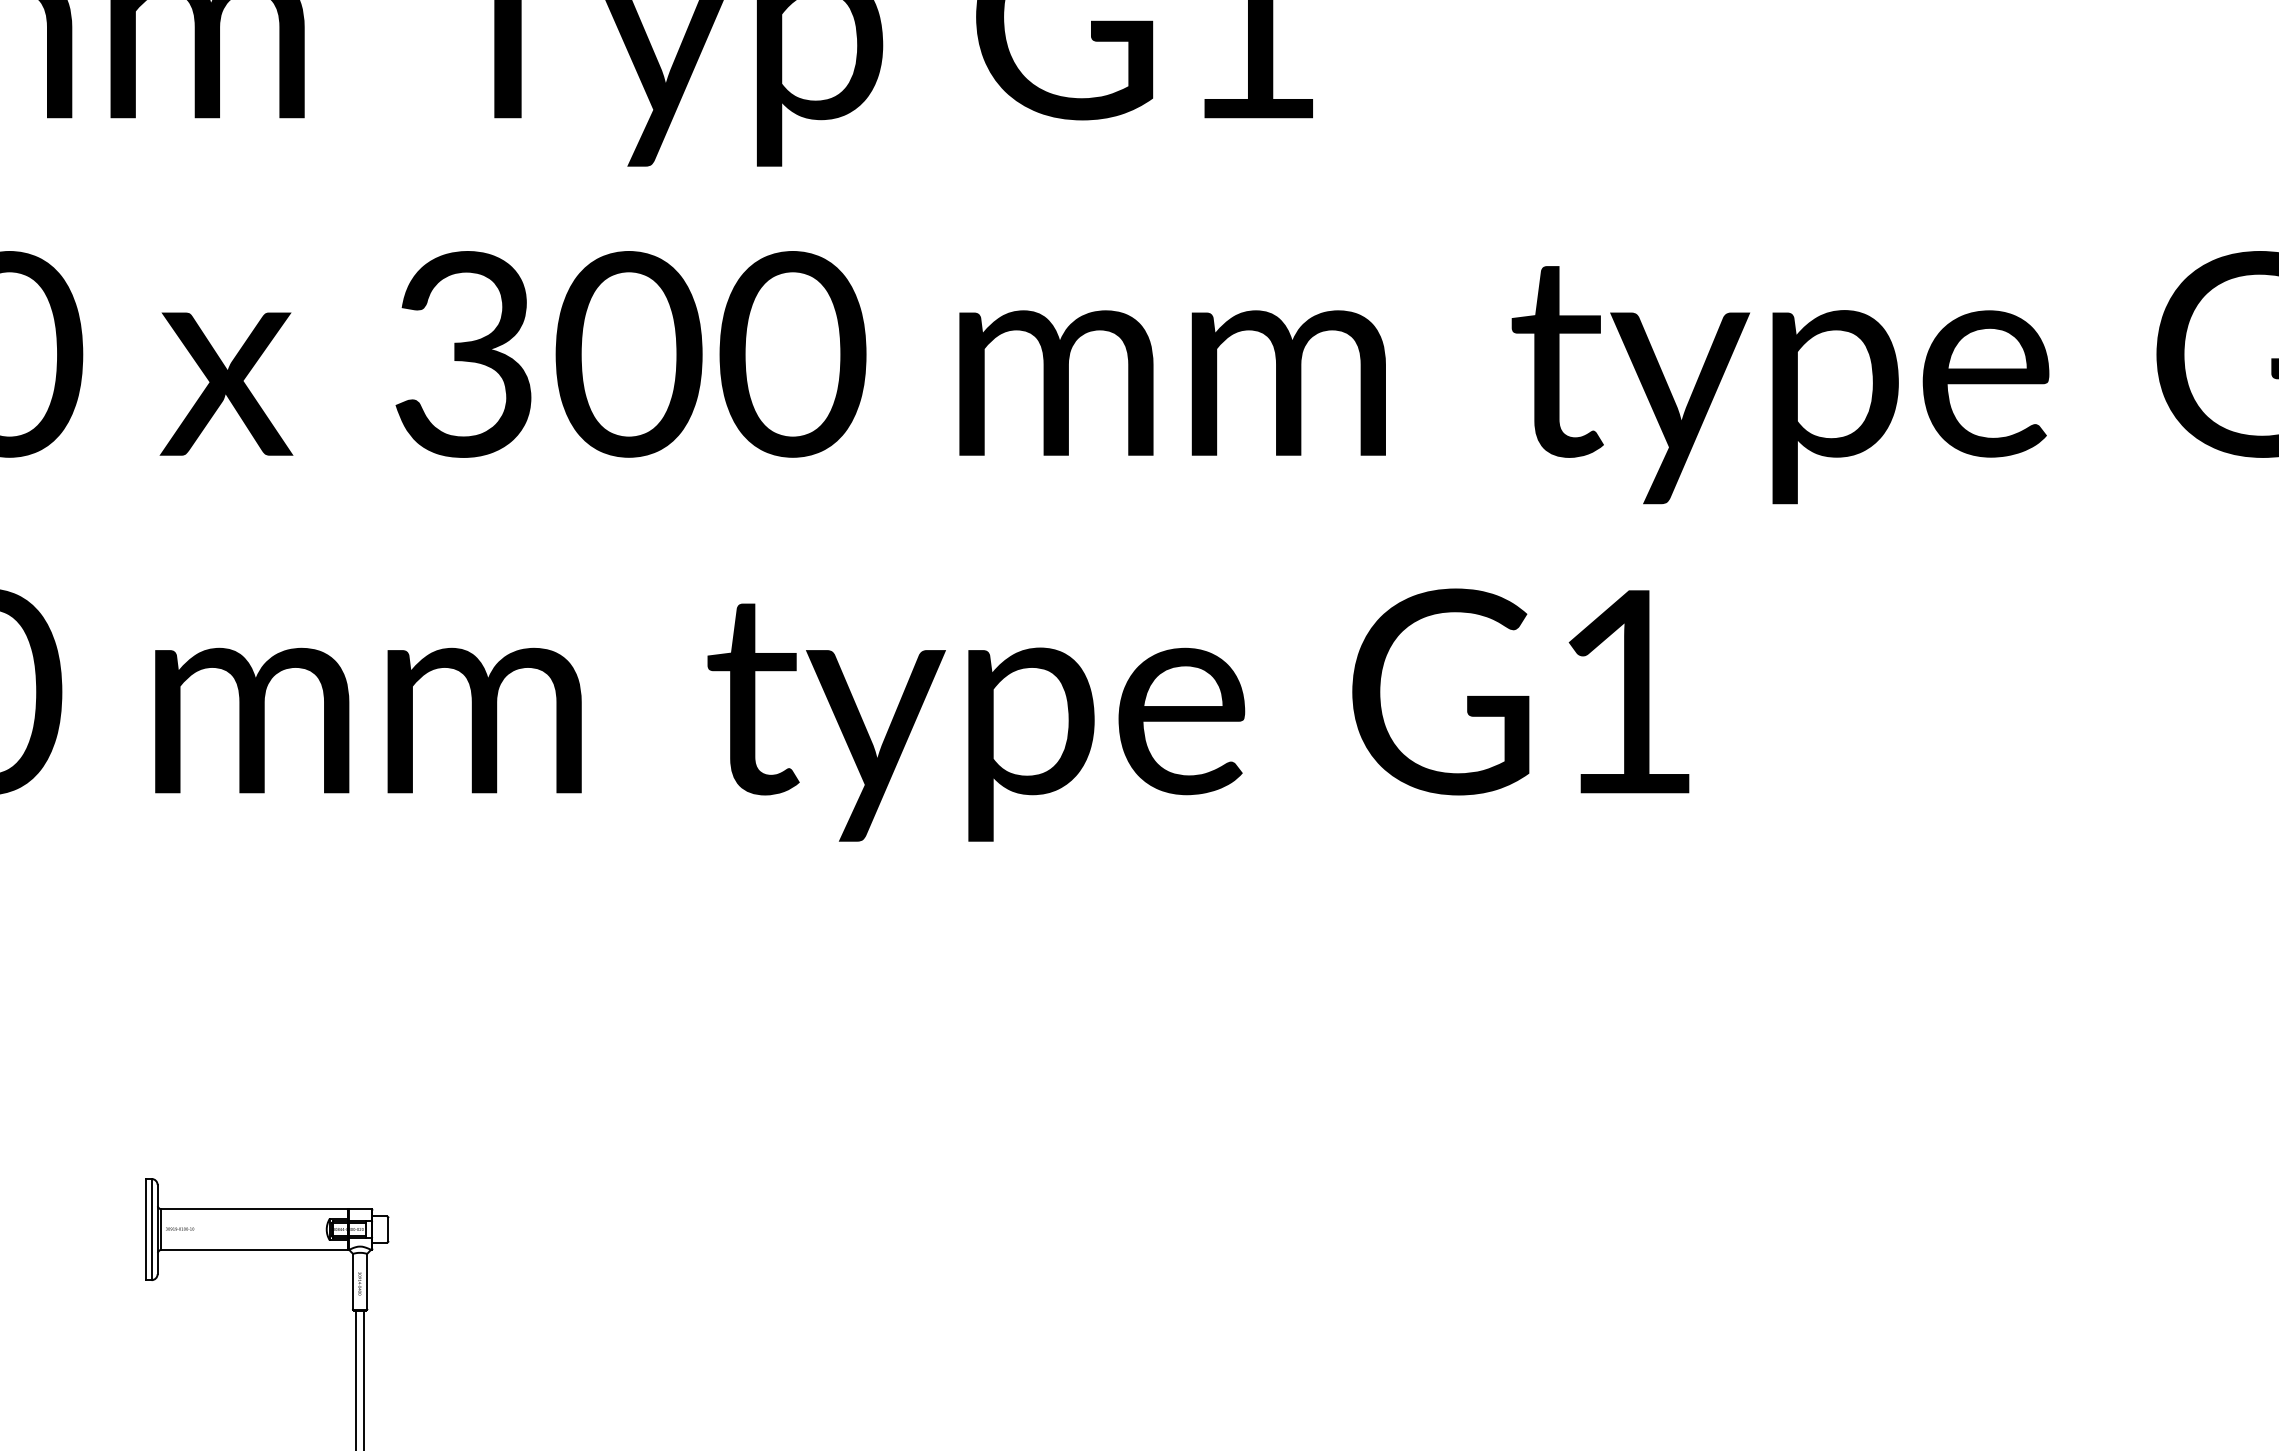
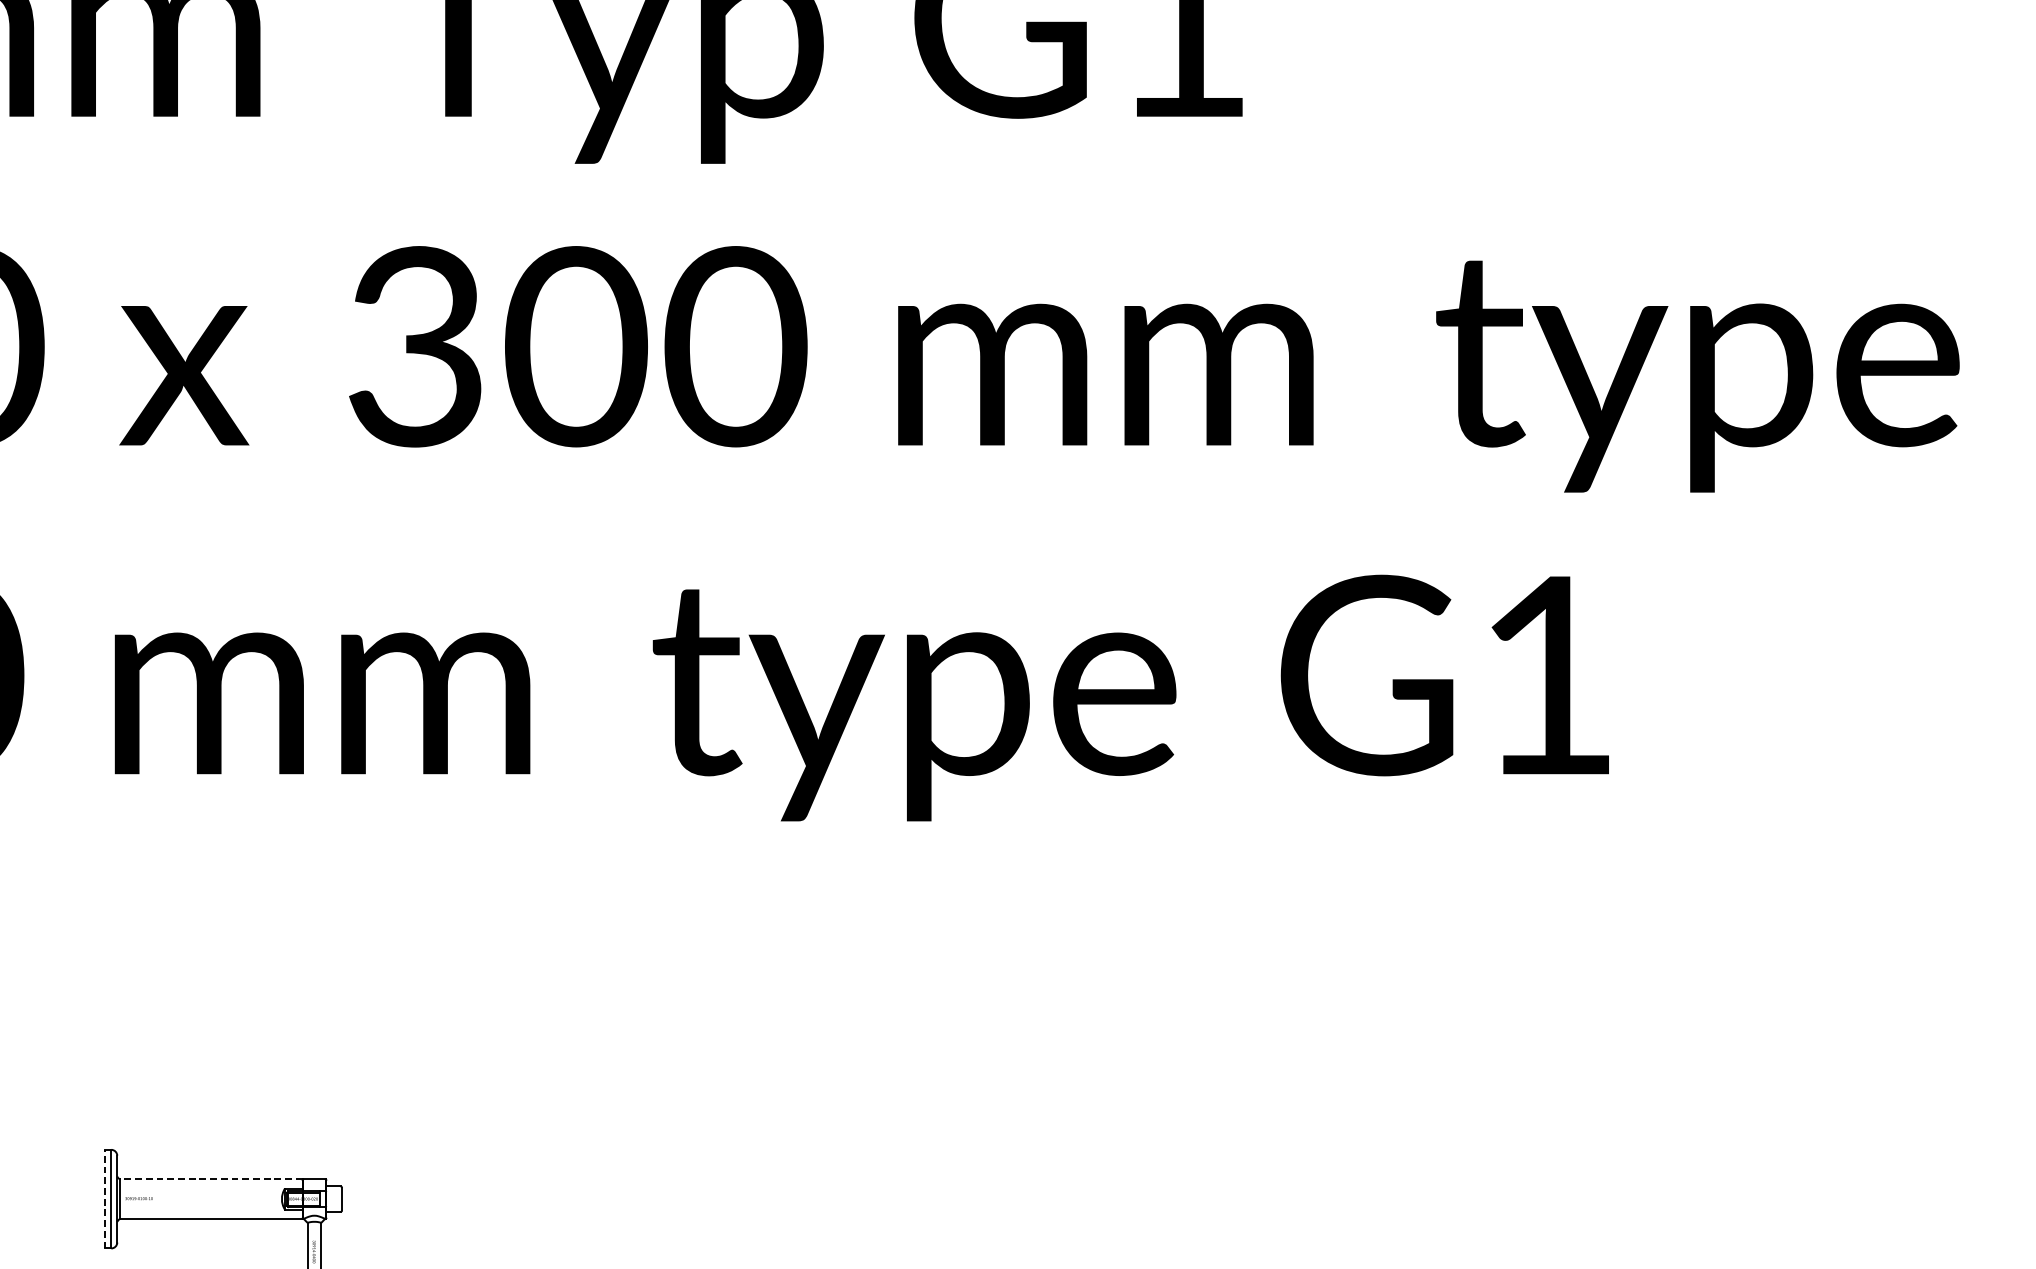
line: (254, 1209) -> (211, 1179), solid -> dashed
line: (145, 1229) -> (105, 1199), solid -> dashed

